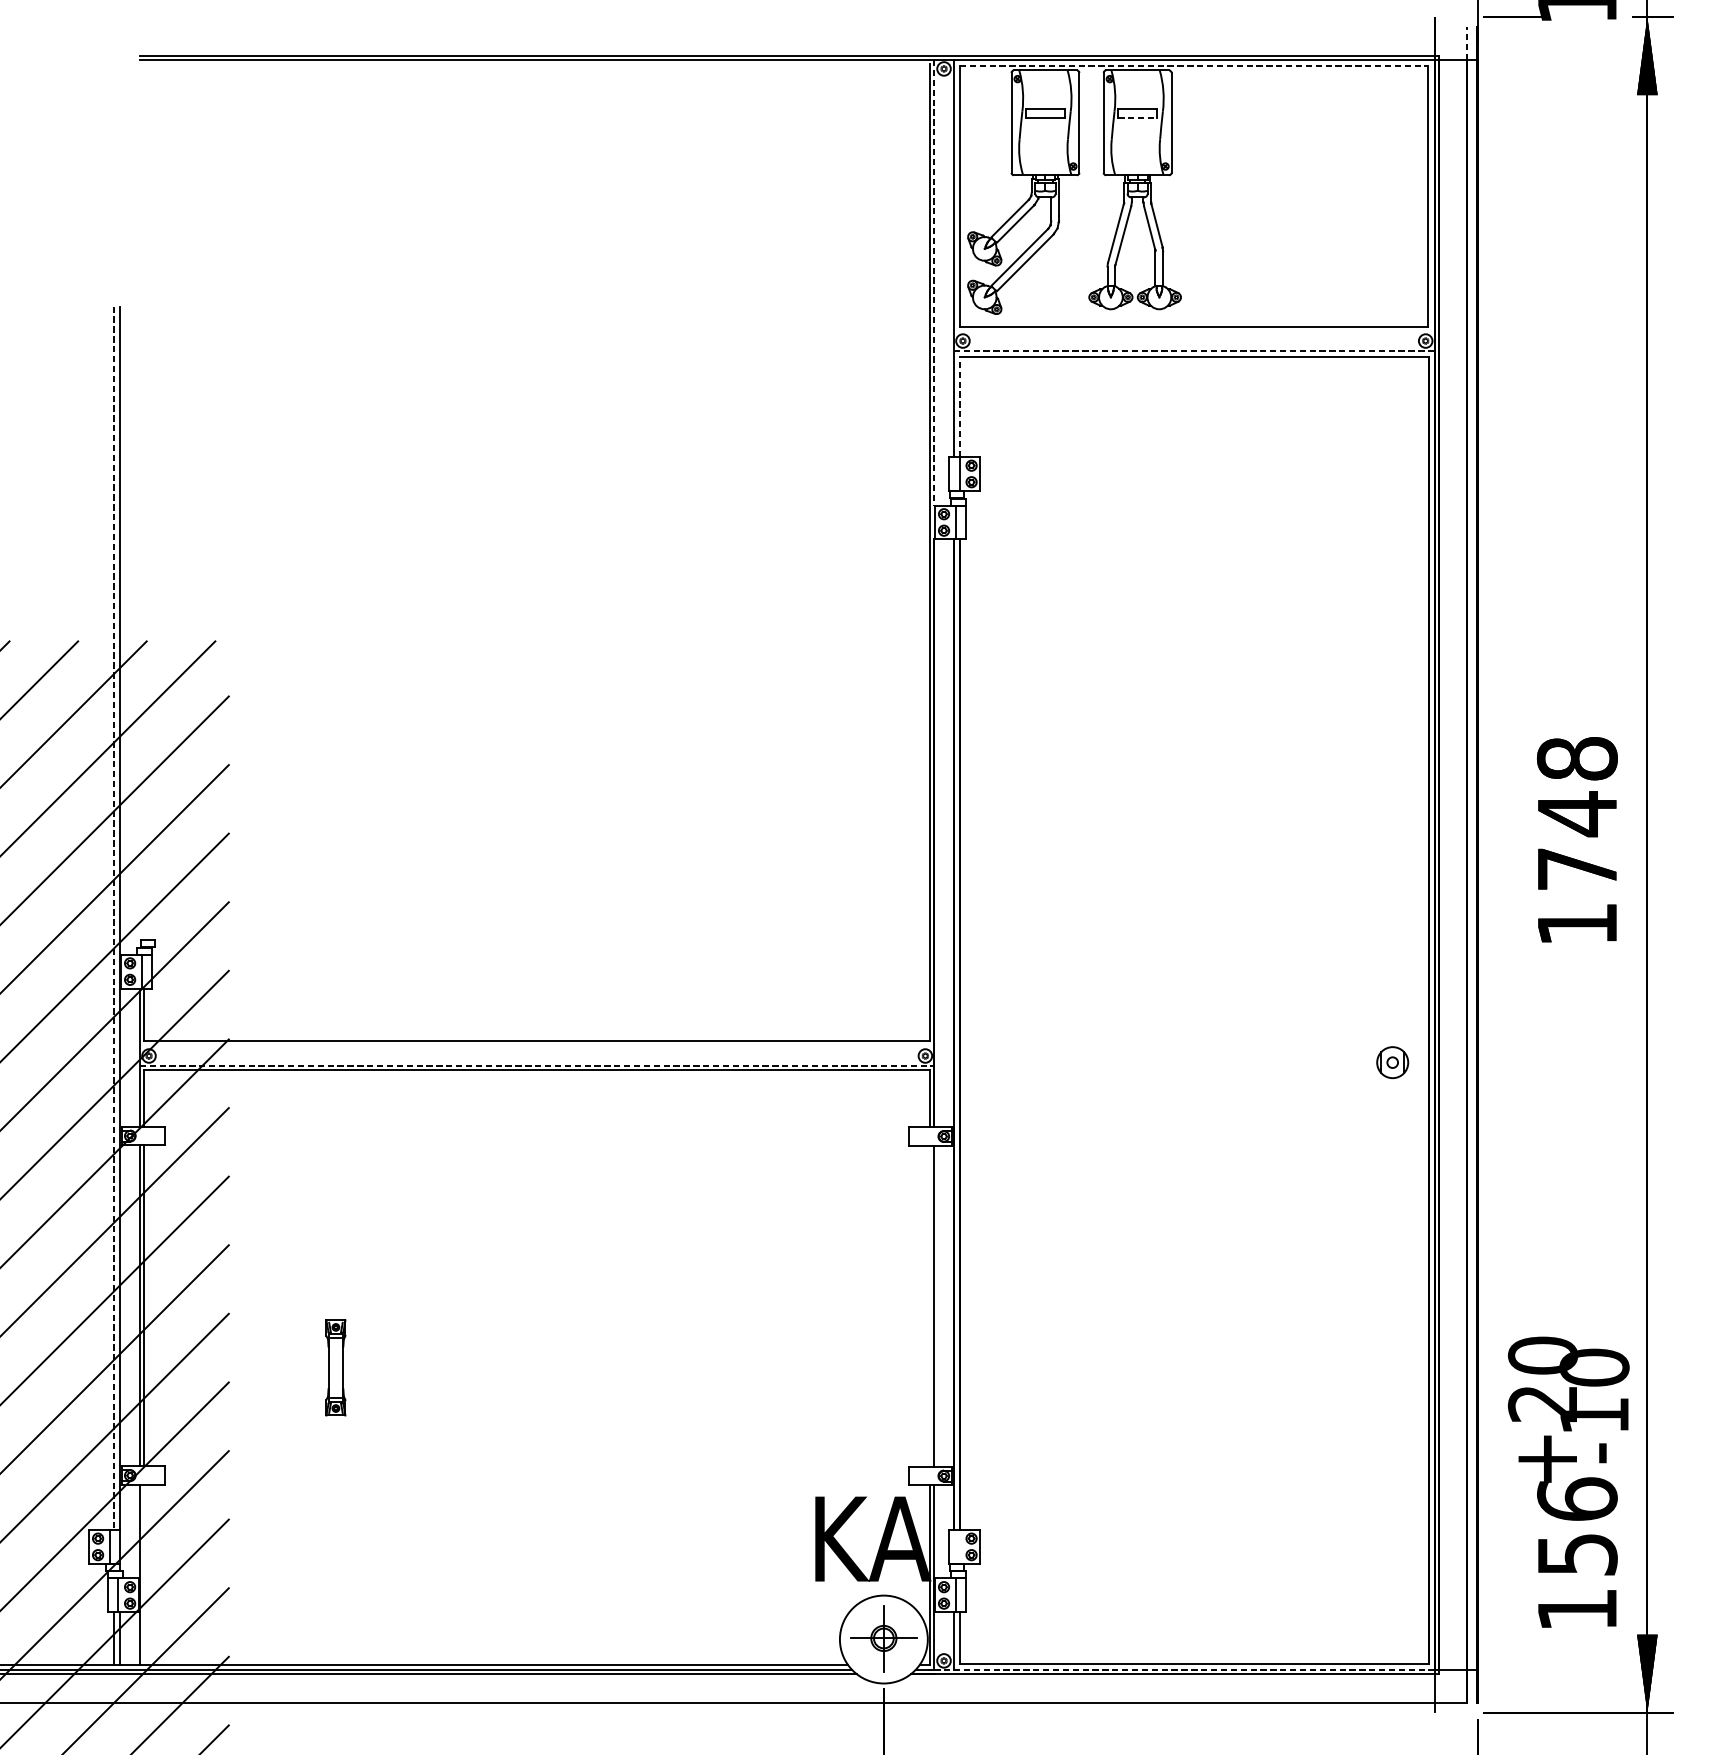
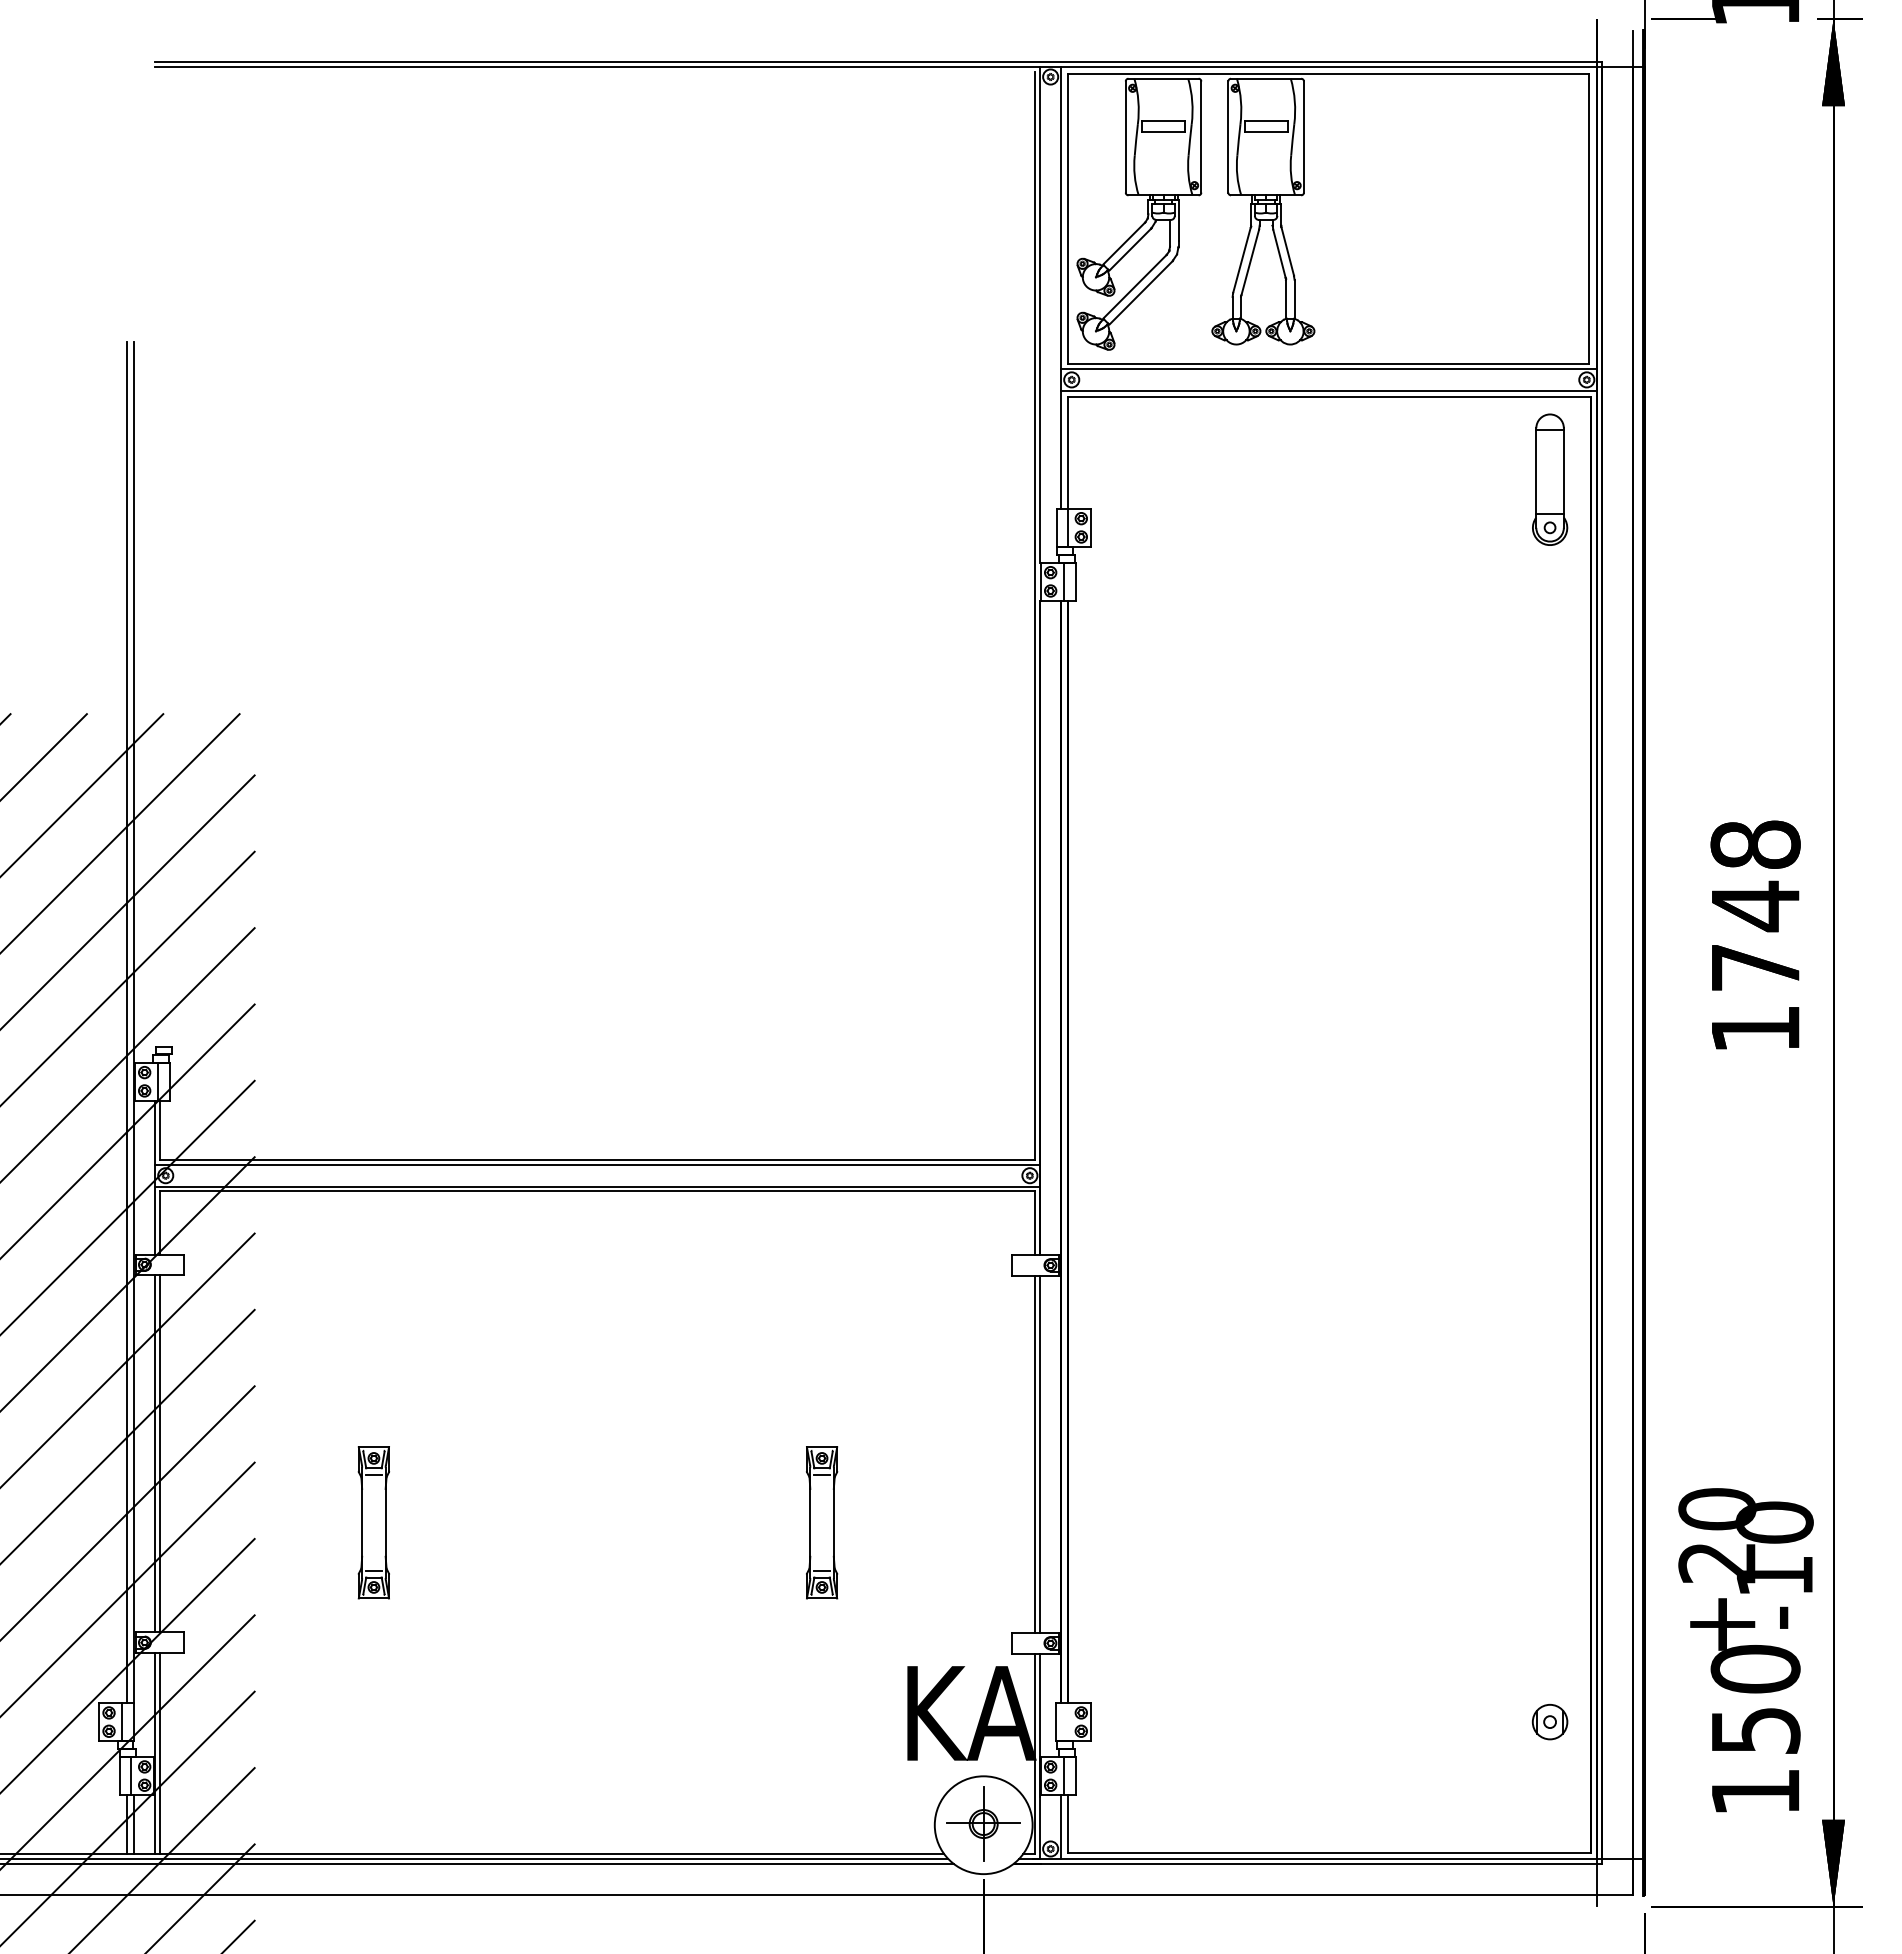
line: (1467, 43) -> (1633, 48), dashed -> solid
line: (1193, 65) -> (1328, 73), dashed -> solid
line: (1137, 118) -> (1266, 132), dashed -> solid
line: (934, 282) -> (1039, 314), dashed -> solid
line: (1193, 331) -> (1328, 369), added
line: (1194, 350) -> (1329, 390), dashed -> solid
line: (959, 407) -> (1067, 453), dashed -> solid
part: (1393, 430) -> (1550, 479), added
line: (113, 918) -> (126, 1022), dashed -> solid
line: (536, 1045) -> (597, 1164), added
part: (1392, 1063) -> (1549, 1722), moved
line: (537, 1065) -> (598, 1186), dashed -> solid
line: (930, 1306) -> (1035, 1454), added
part: (335, 1367) -> (373, 1522), size x1.43
part: (739, 1367) -> (822, 1522), added
text: (1577, 1498) -> (1755, 1668), 156 -> 150
line: (144, 1575) -> (160, 1753), added
line: (1181, 1670) -> (1314, 1859), dashed -> solid

